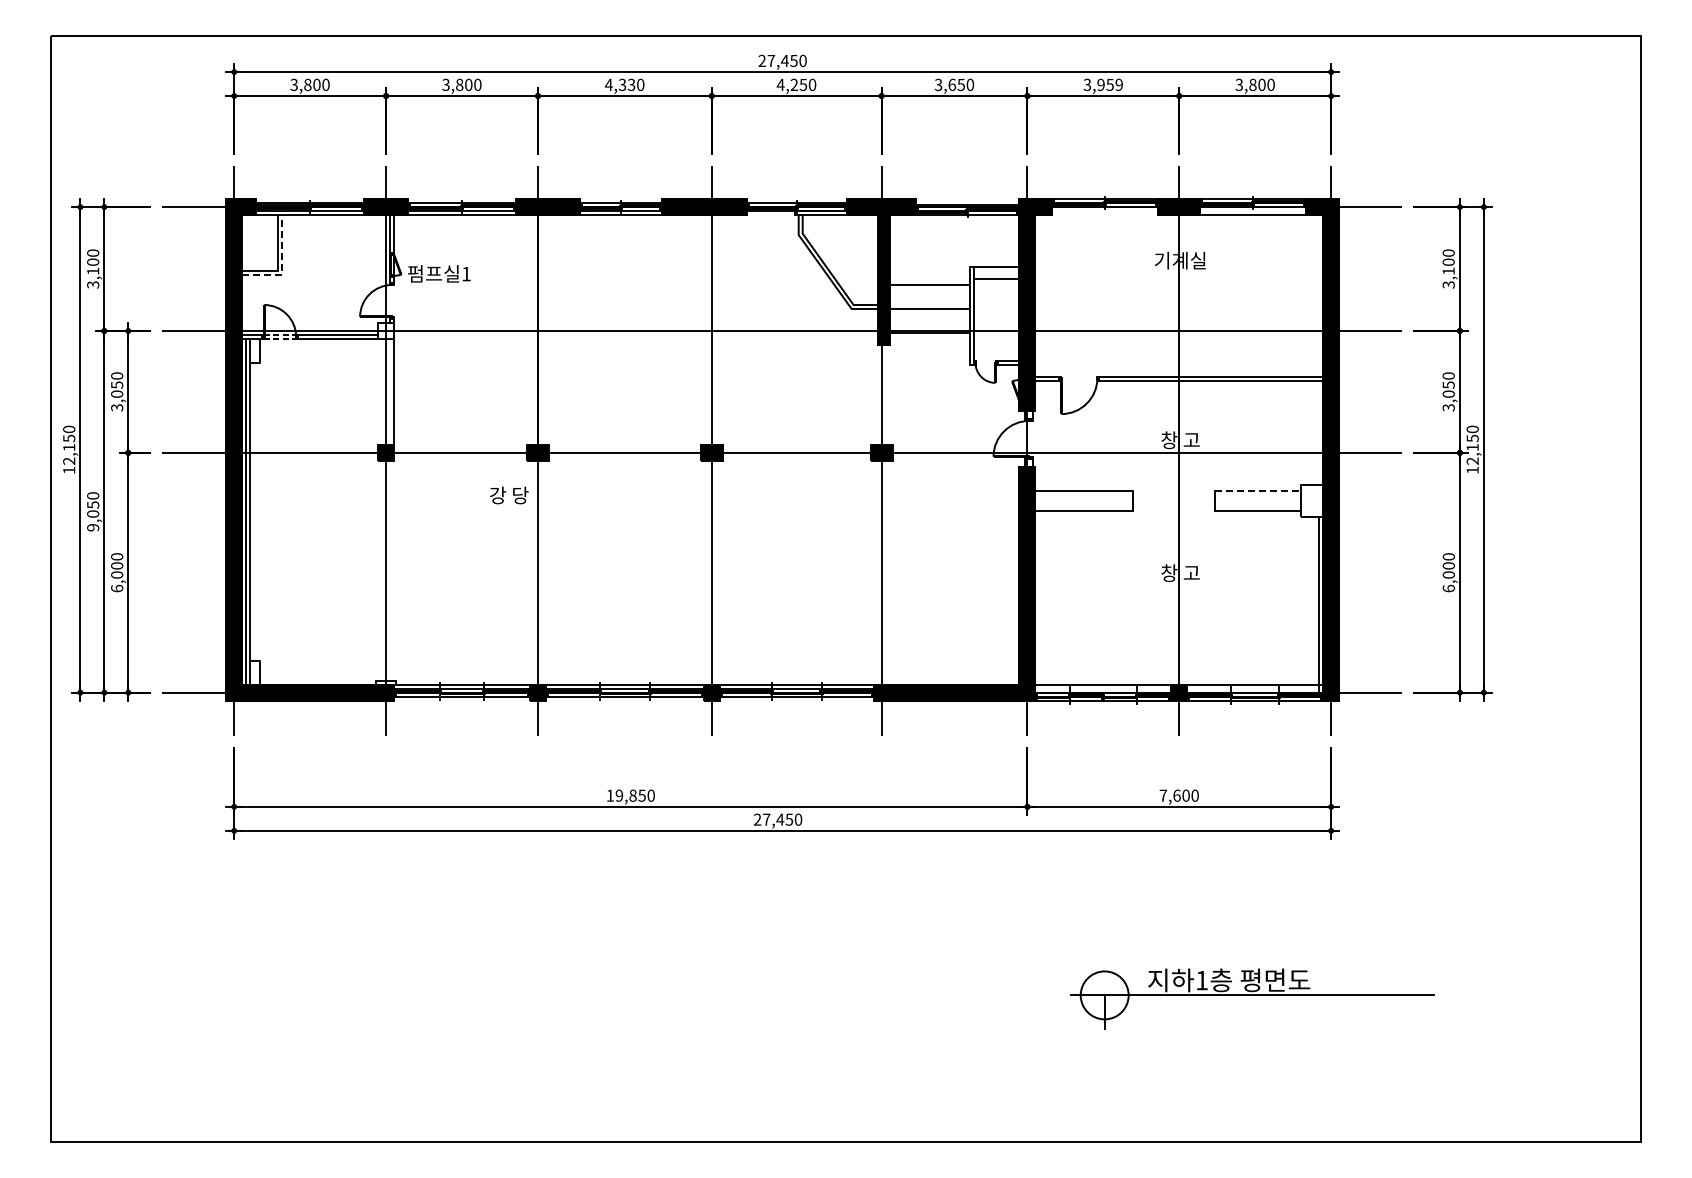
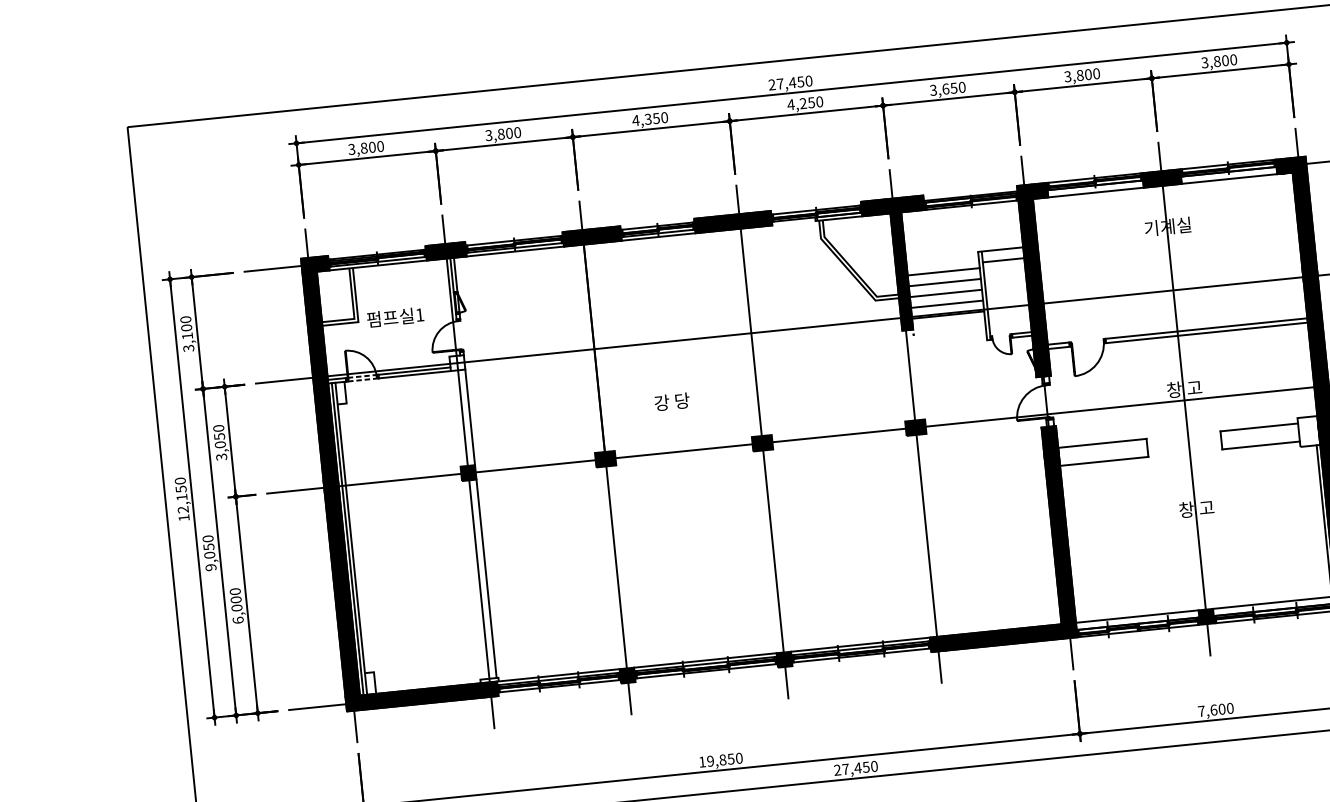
text: (631, 84) -> (656, 118), 4,330 -> 4,350
text: (1109, 84) -> (1087, 74), 3,959 -> 3,800
line: (1105, 215) -> (1096, 192), added
line: (282, 265) -> (357, 313), dashed -> solid
text: (439, 273) -> (395, 316), moved
line: (929, 297) -> (944, 283), added
line: (929, 320) -> (946, 303), added
line: (1258, 490) -> (1259, 427), dashed -> solid
text: (509, 495) -> (672, 401), moved
line: (394, 570) -> (486, 578), added

